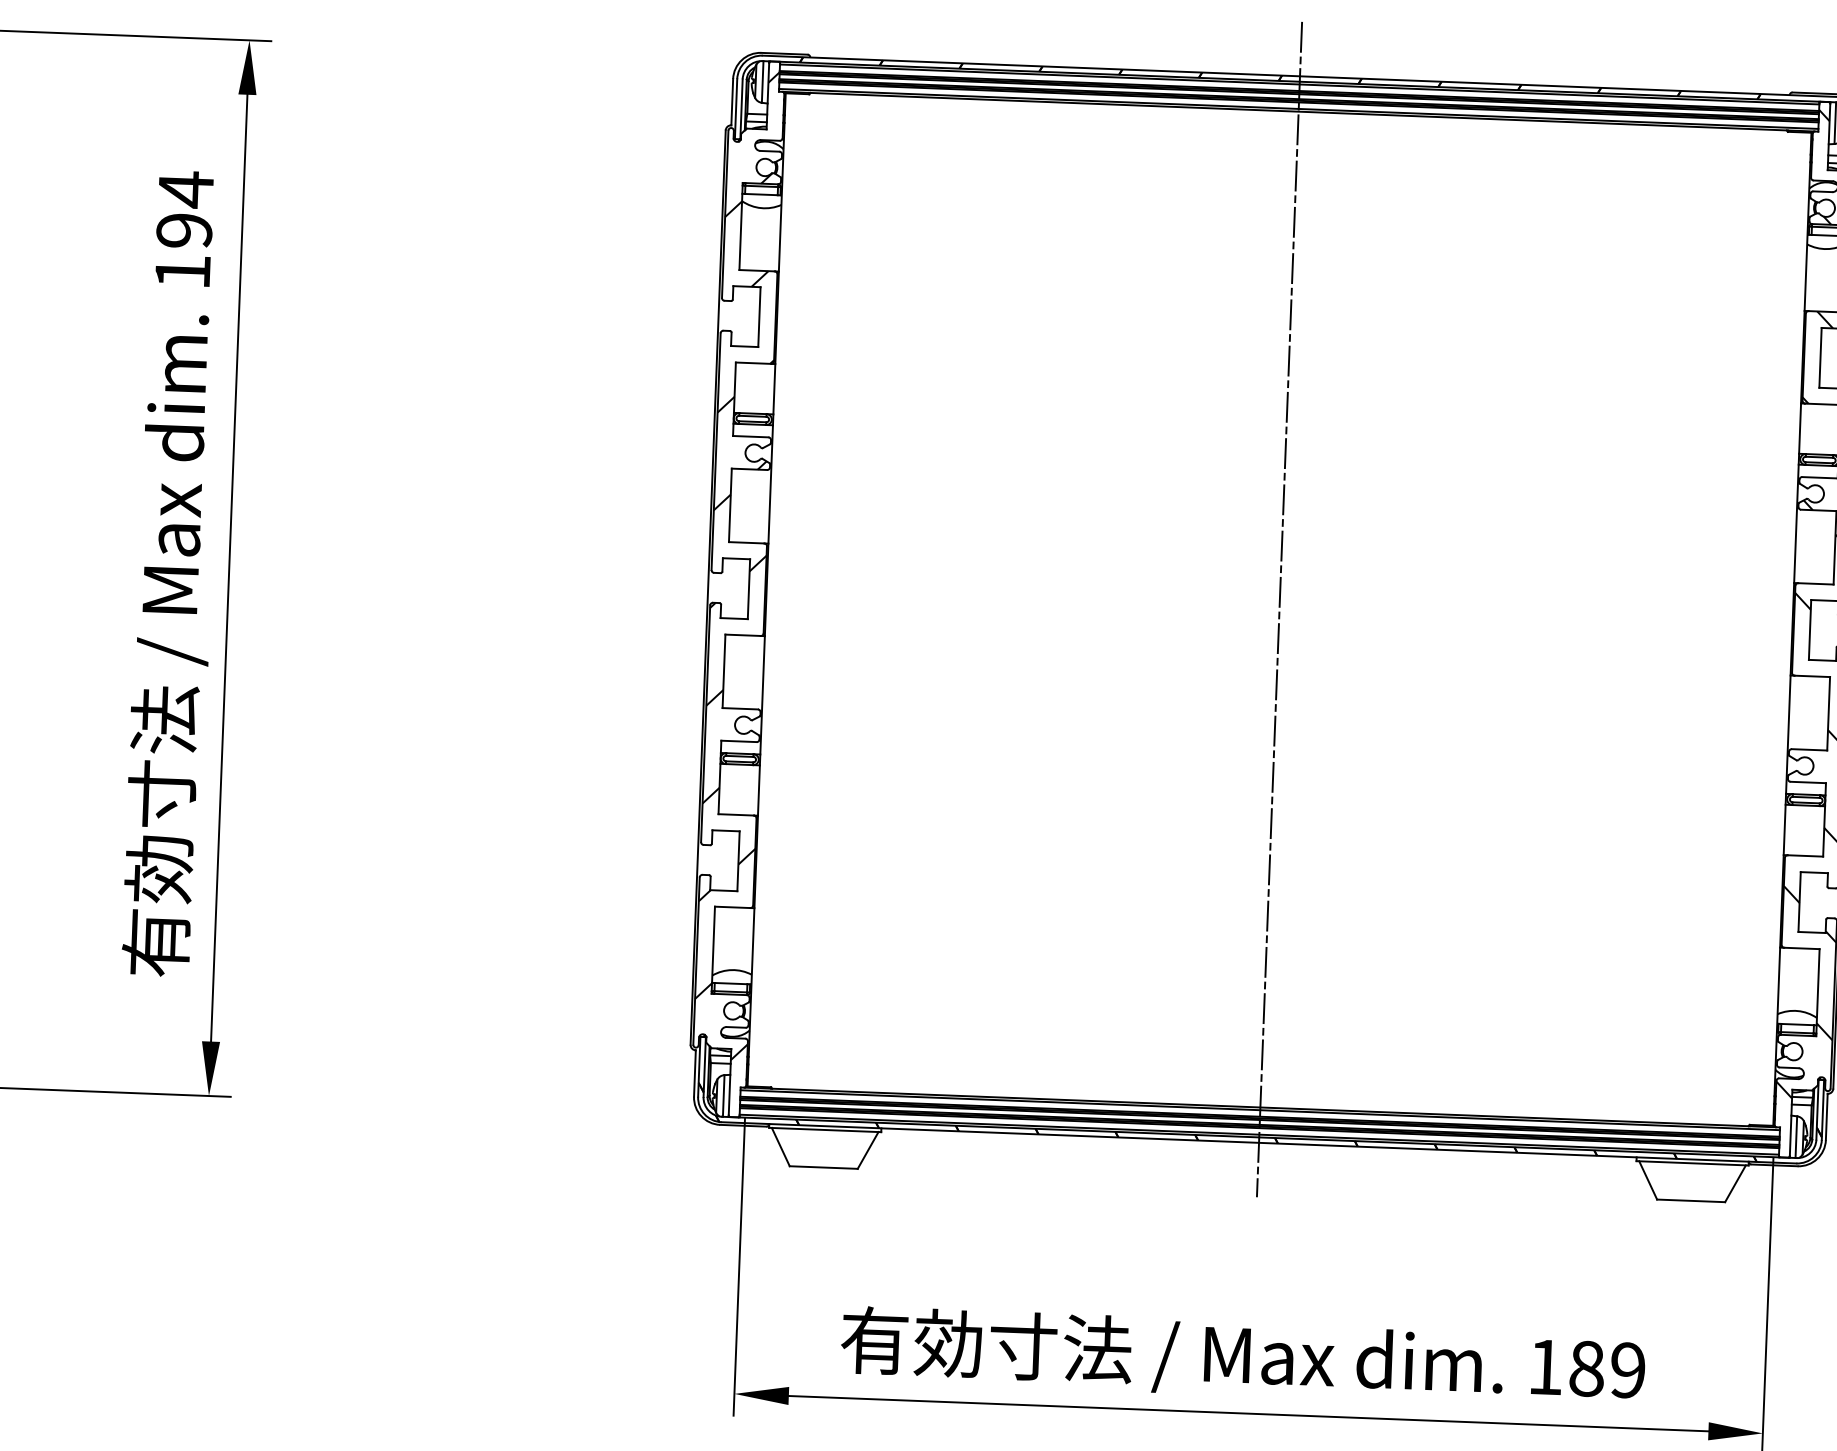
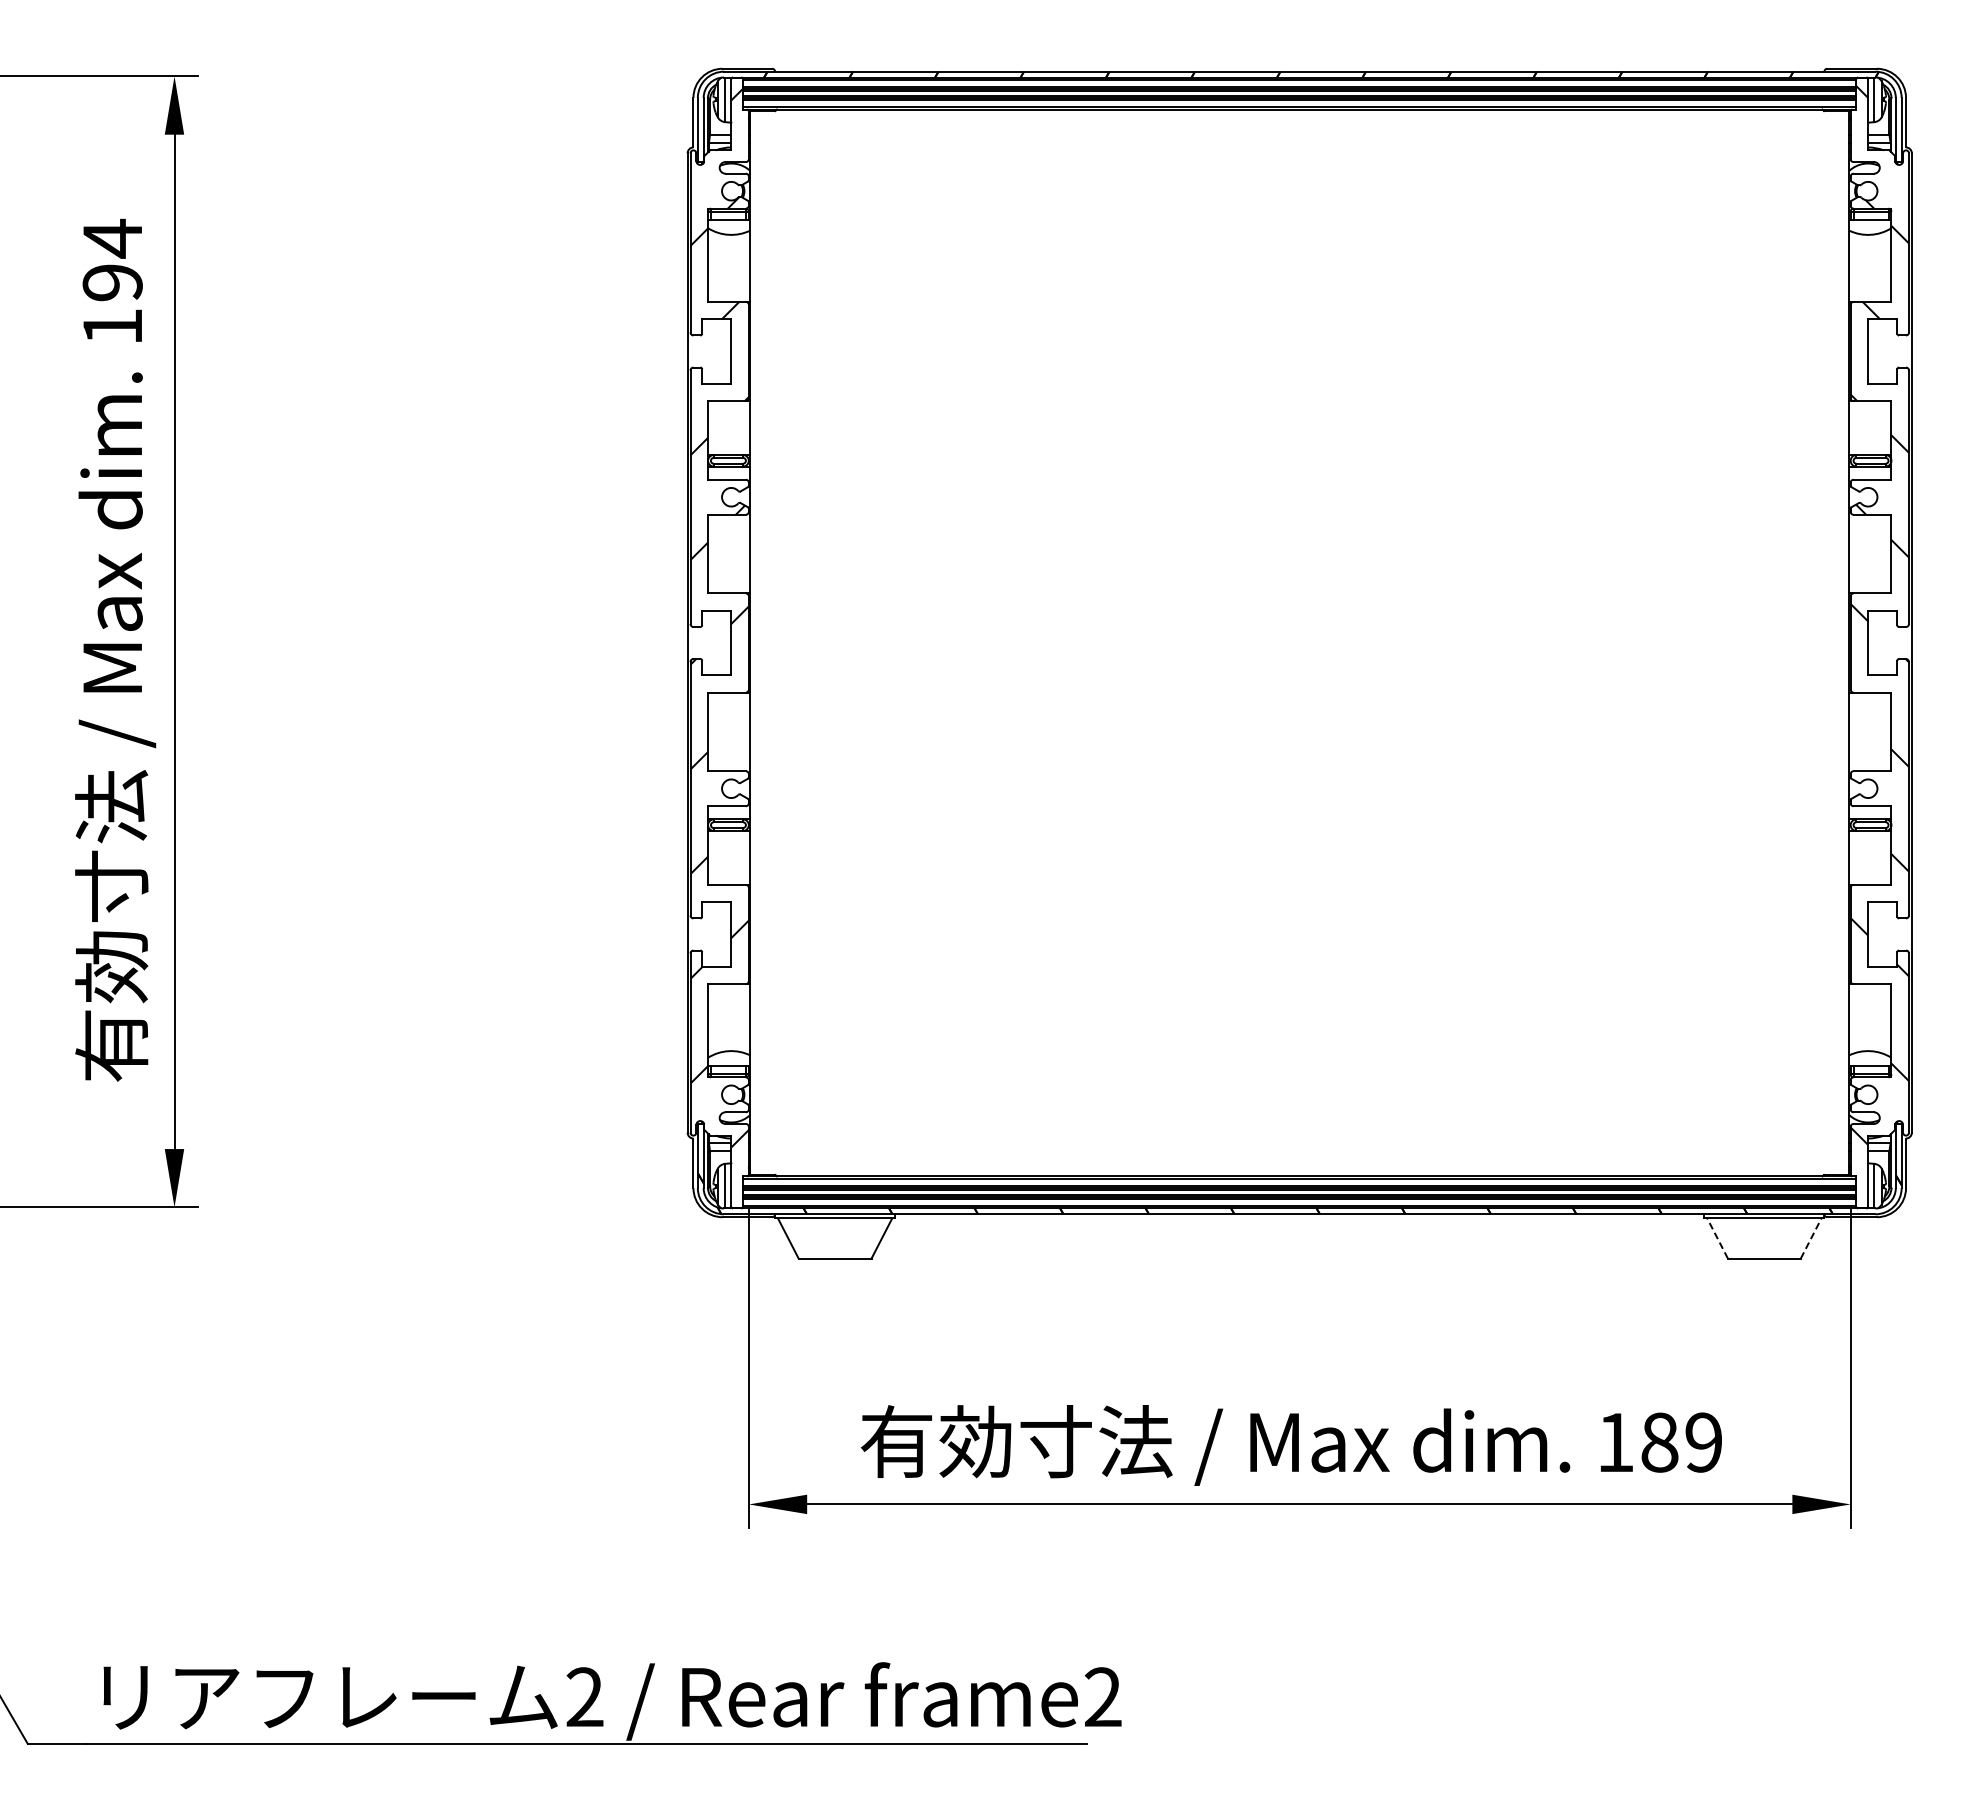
line: (1279, 609) -> (1299, 642), removed
line: (1648, 1180) -> (1717, 1238), solid -> dashed
line: (1735, 1183) -> (1811, 1238), solid -> dashed

